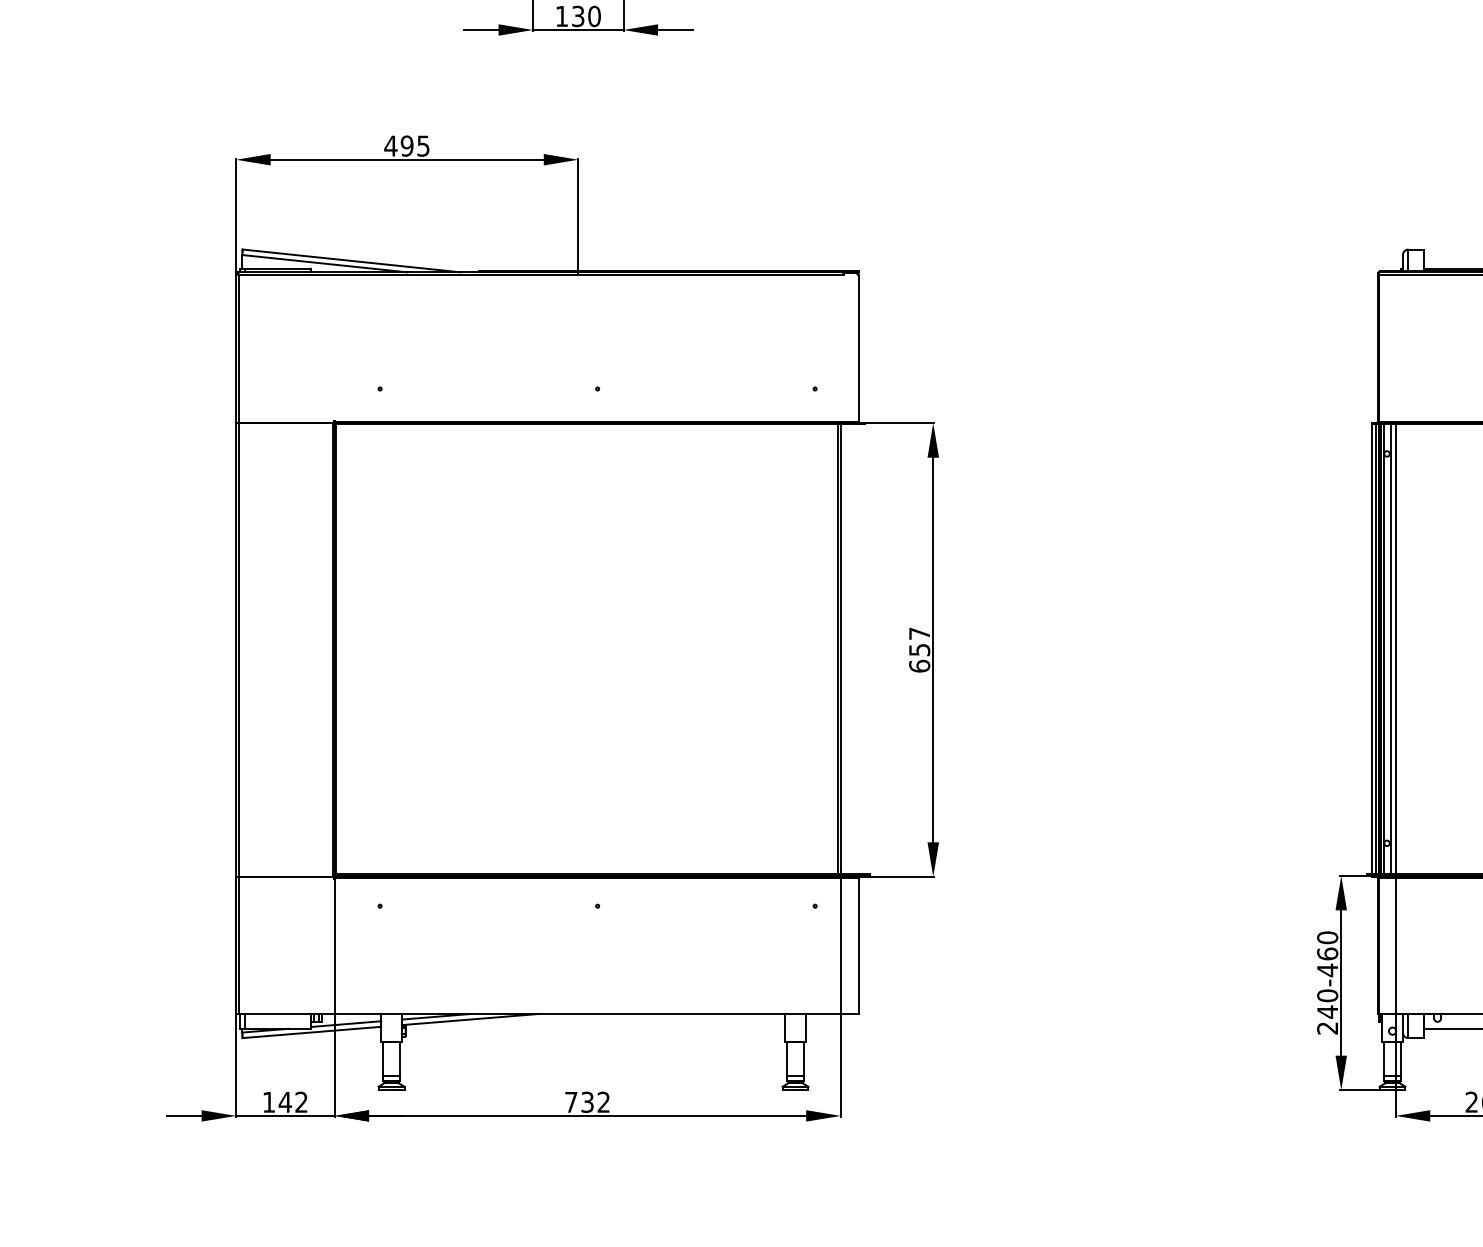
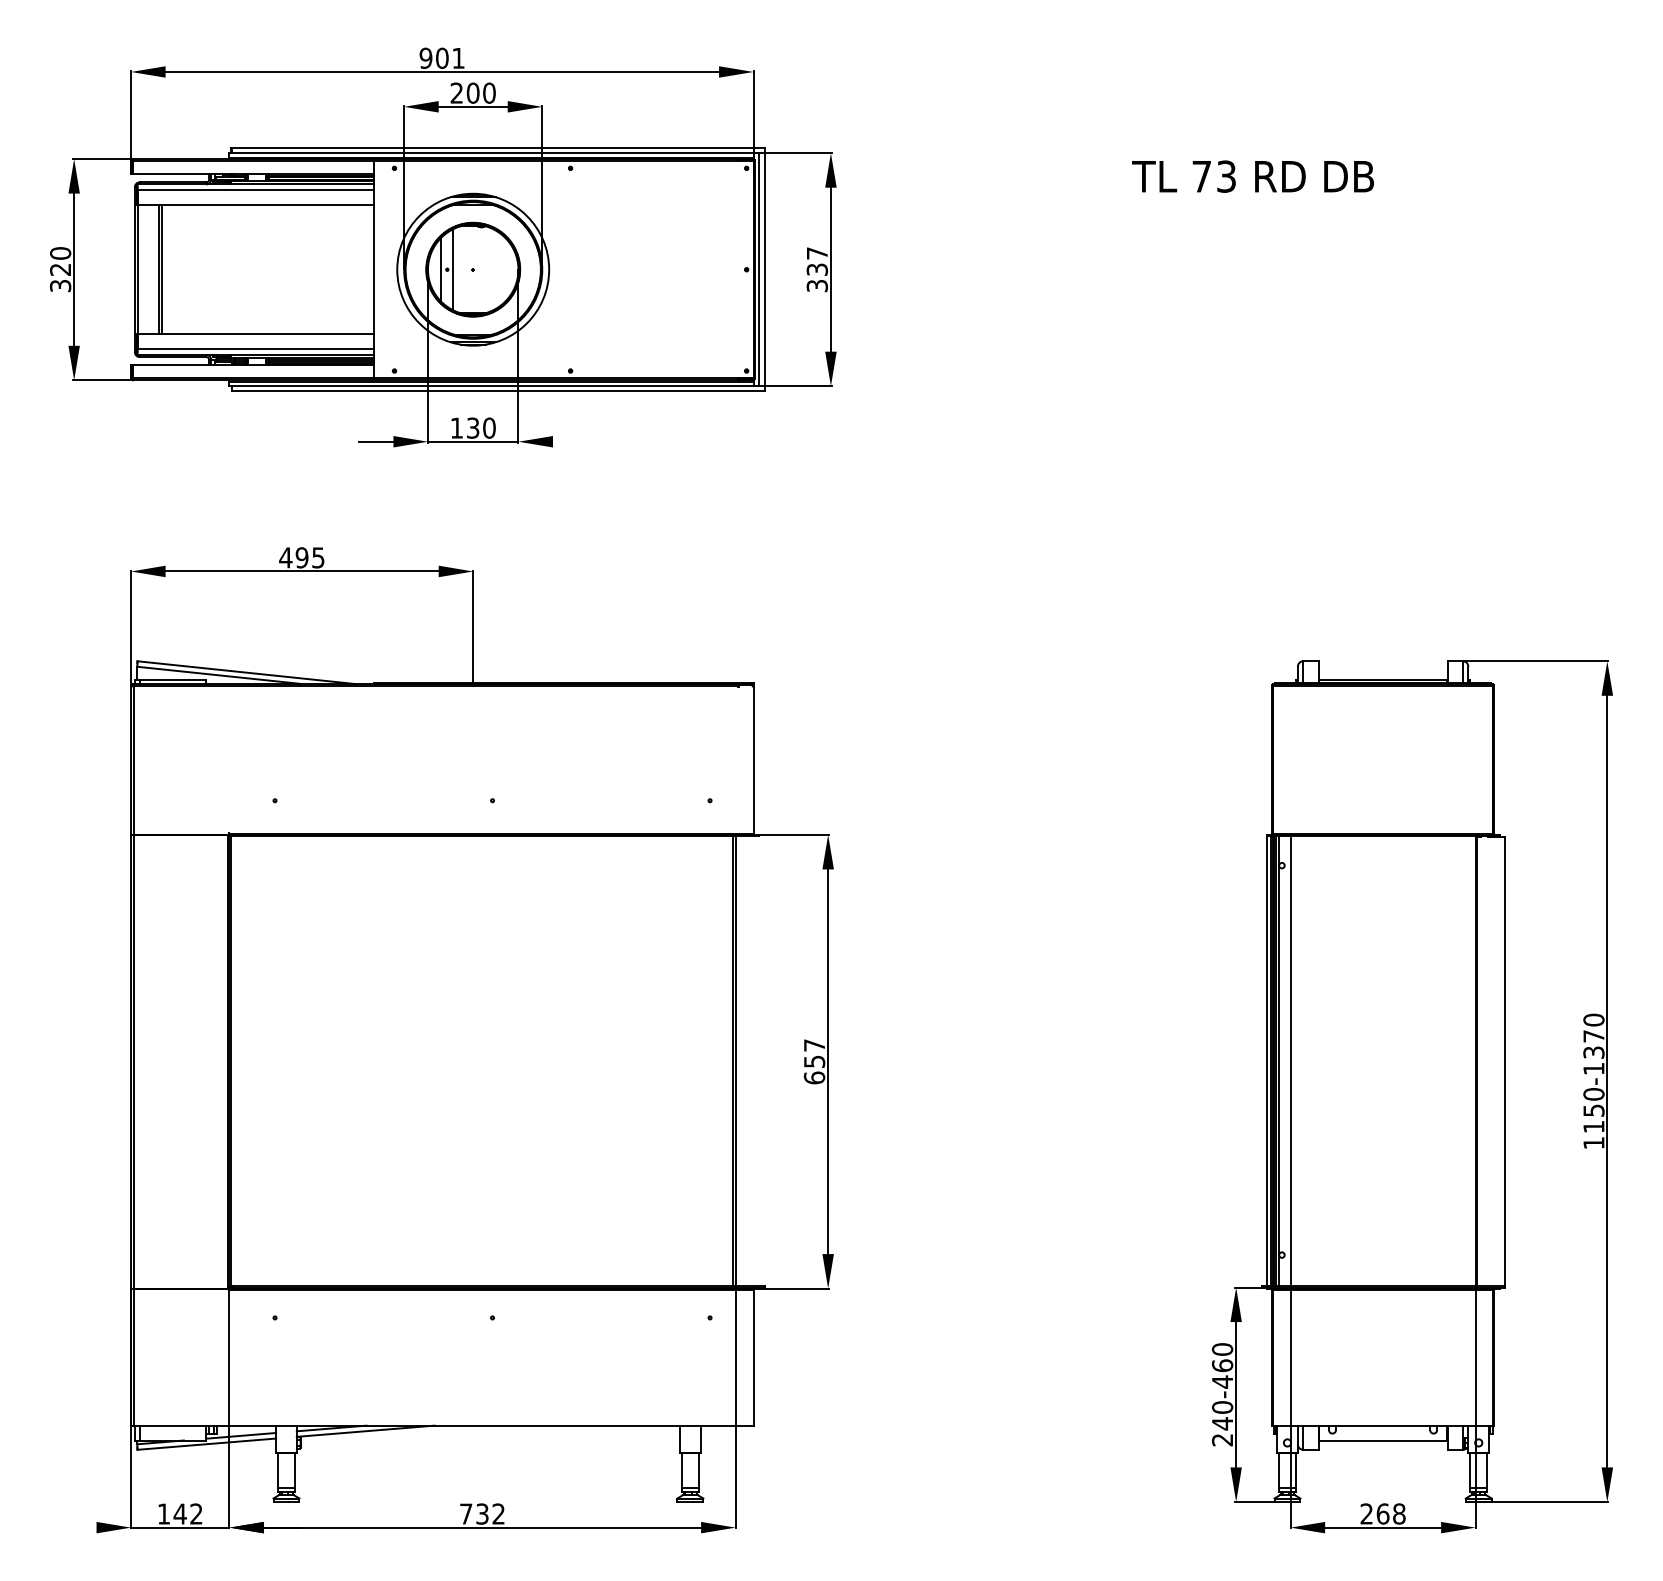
line: (674, 29) -> (569, 441), removed
line: (1391, 648) -> (1286, 1060), removed
line: (184, 1115) -> (79, 1527), removed

